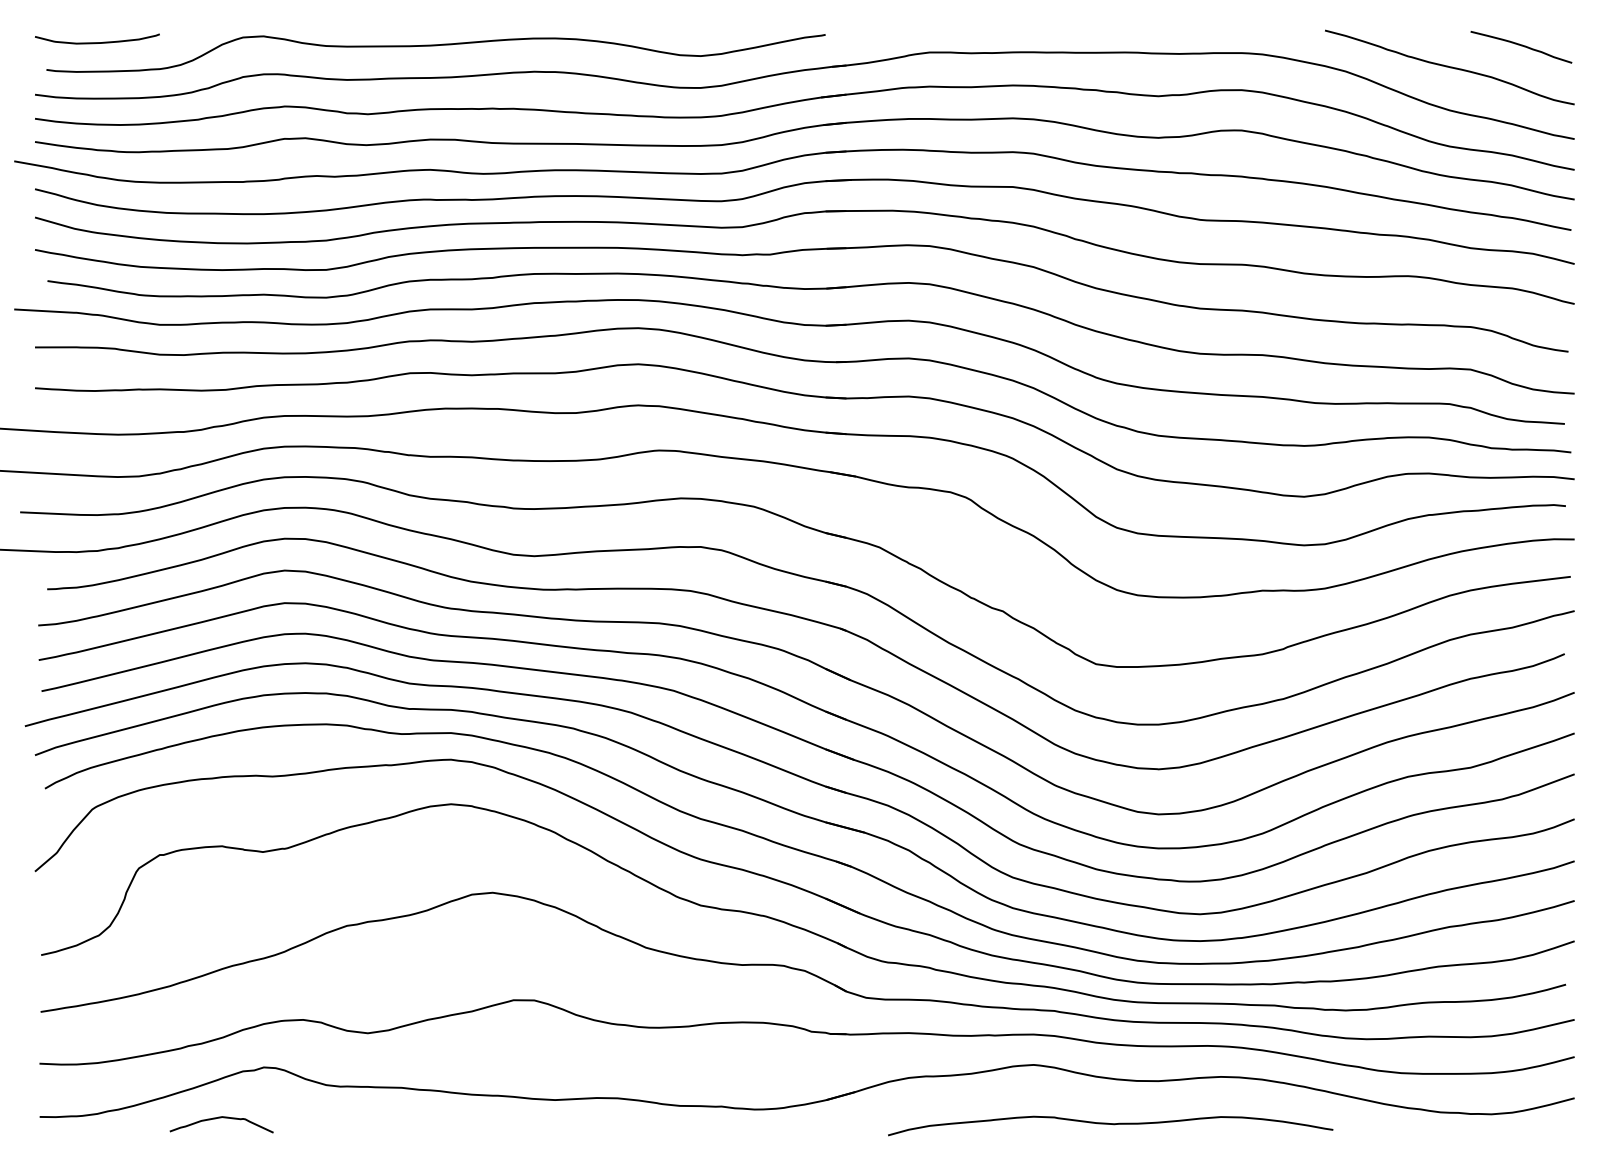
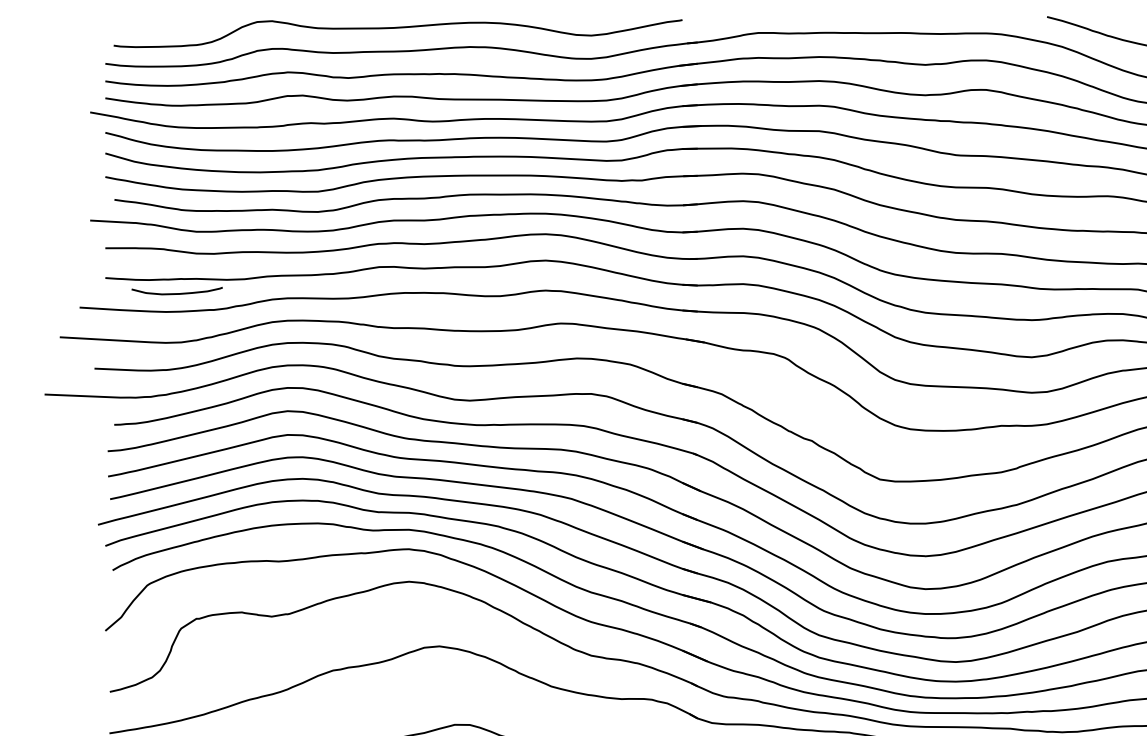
curve: (97, 42) -> (177, 293), moved

